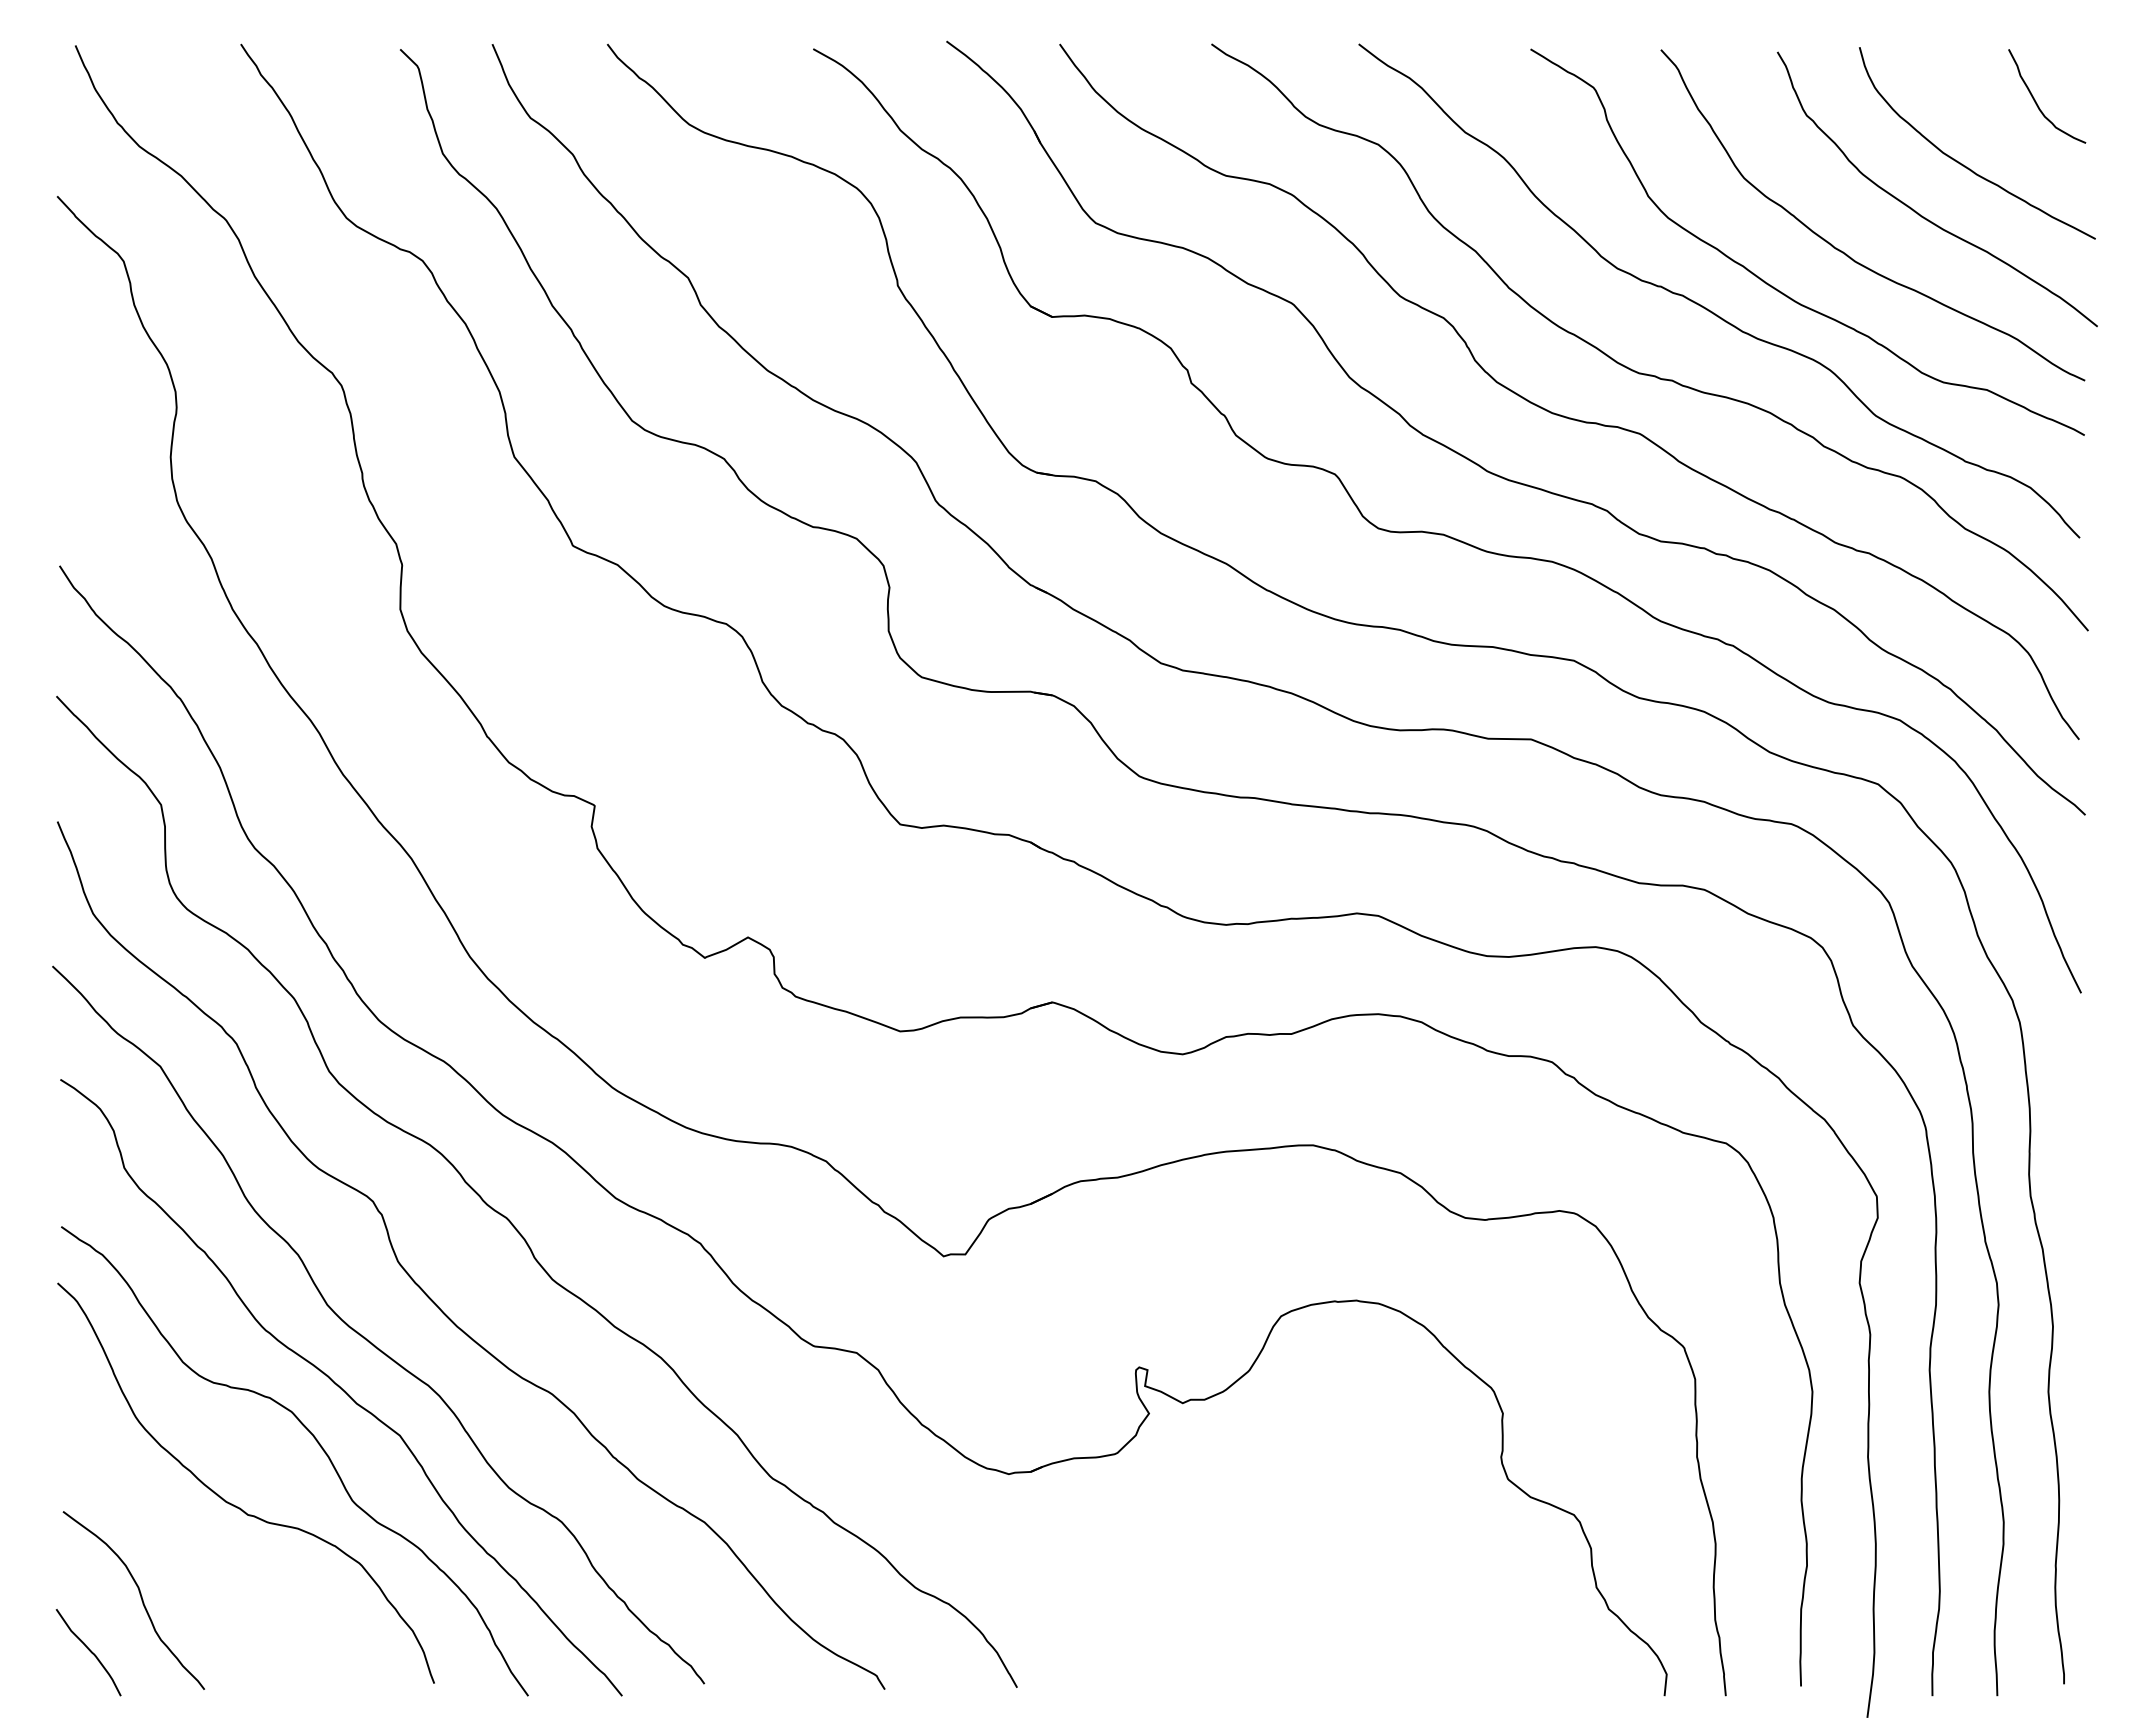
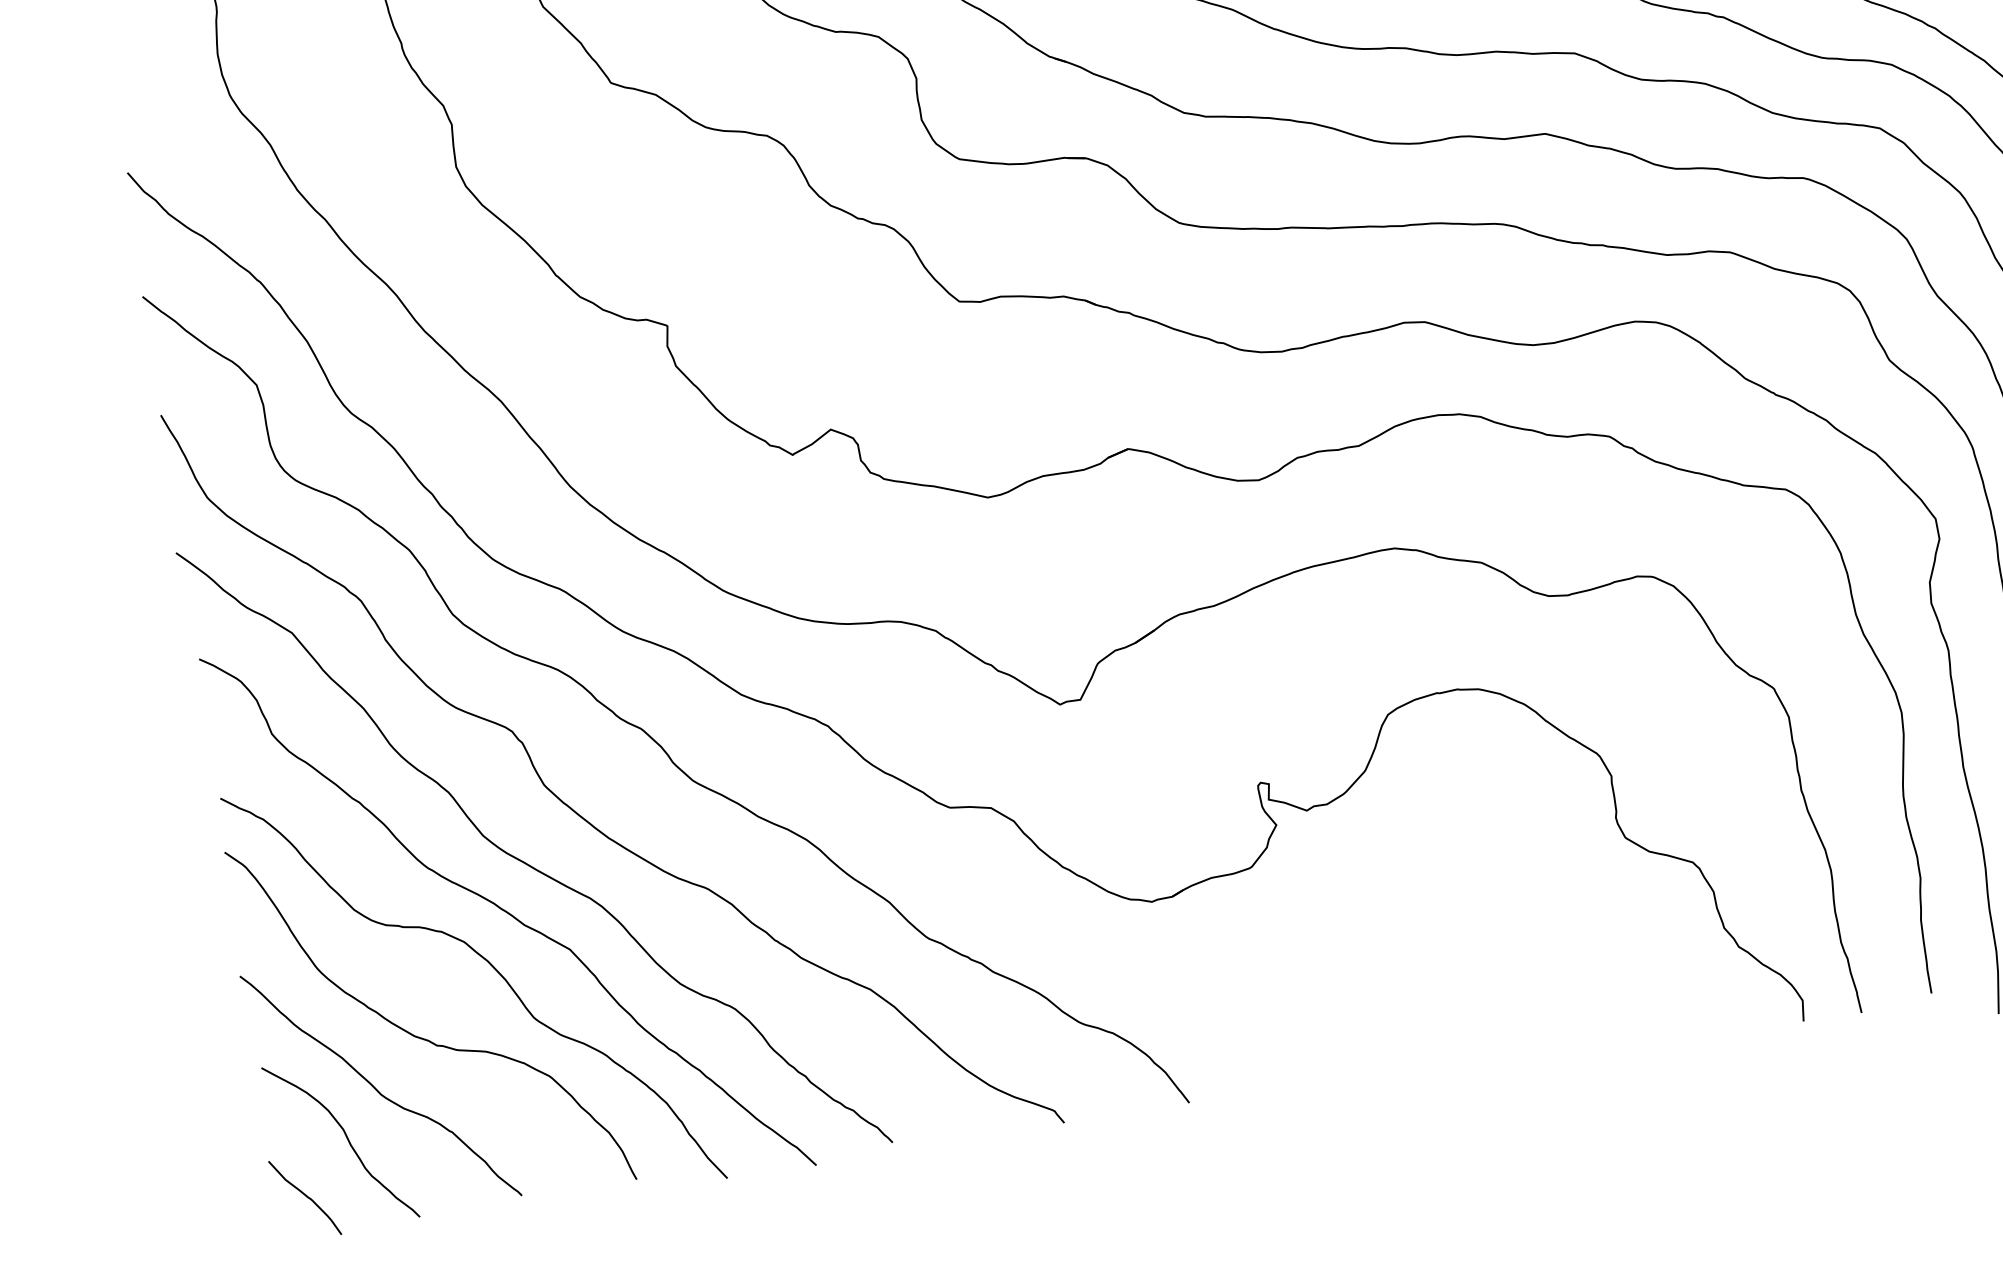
curve: (179, 1550) -> (377, 1088), added

